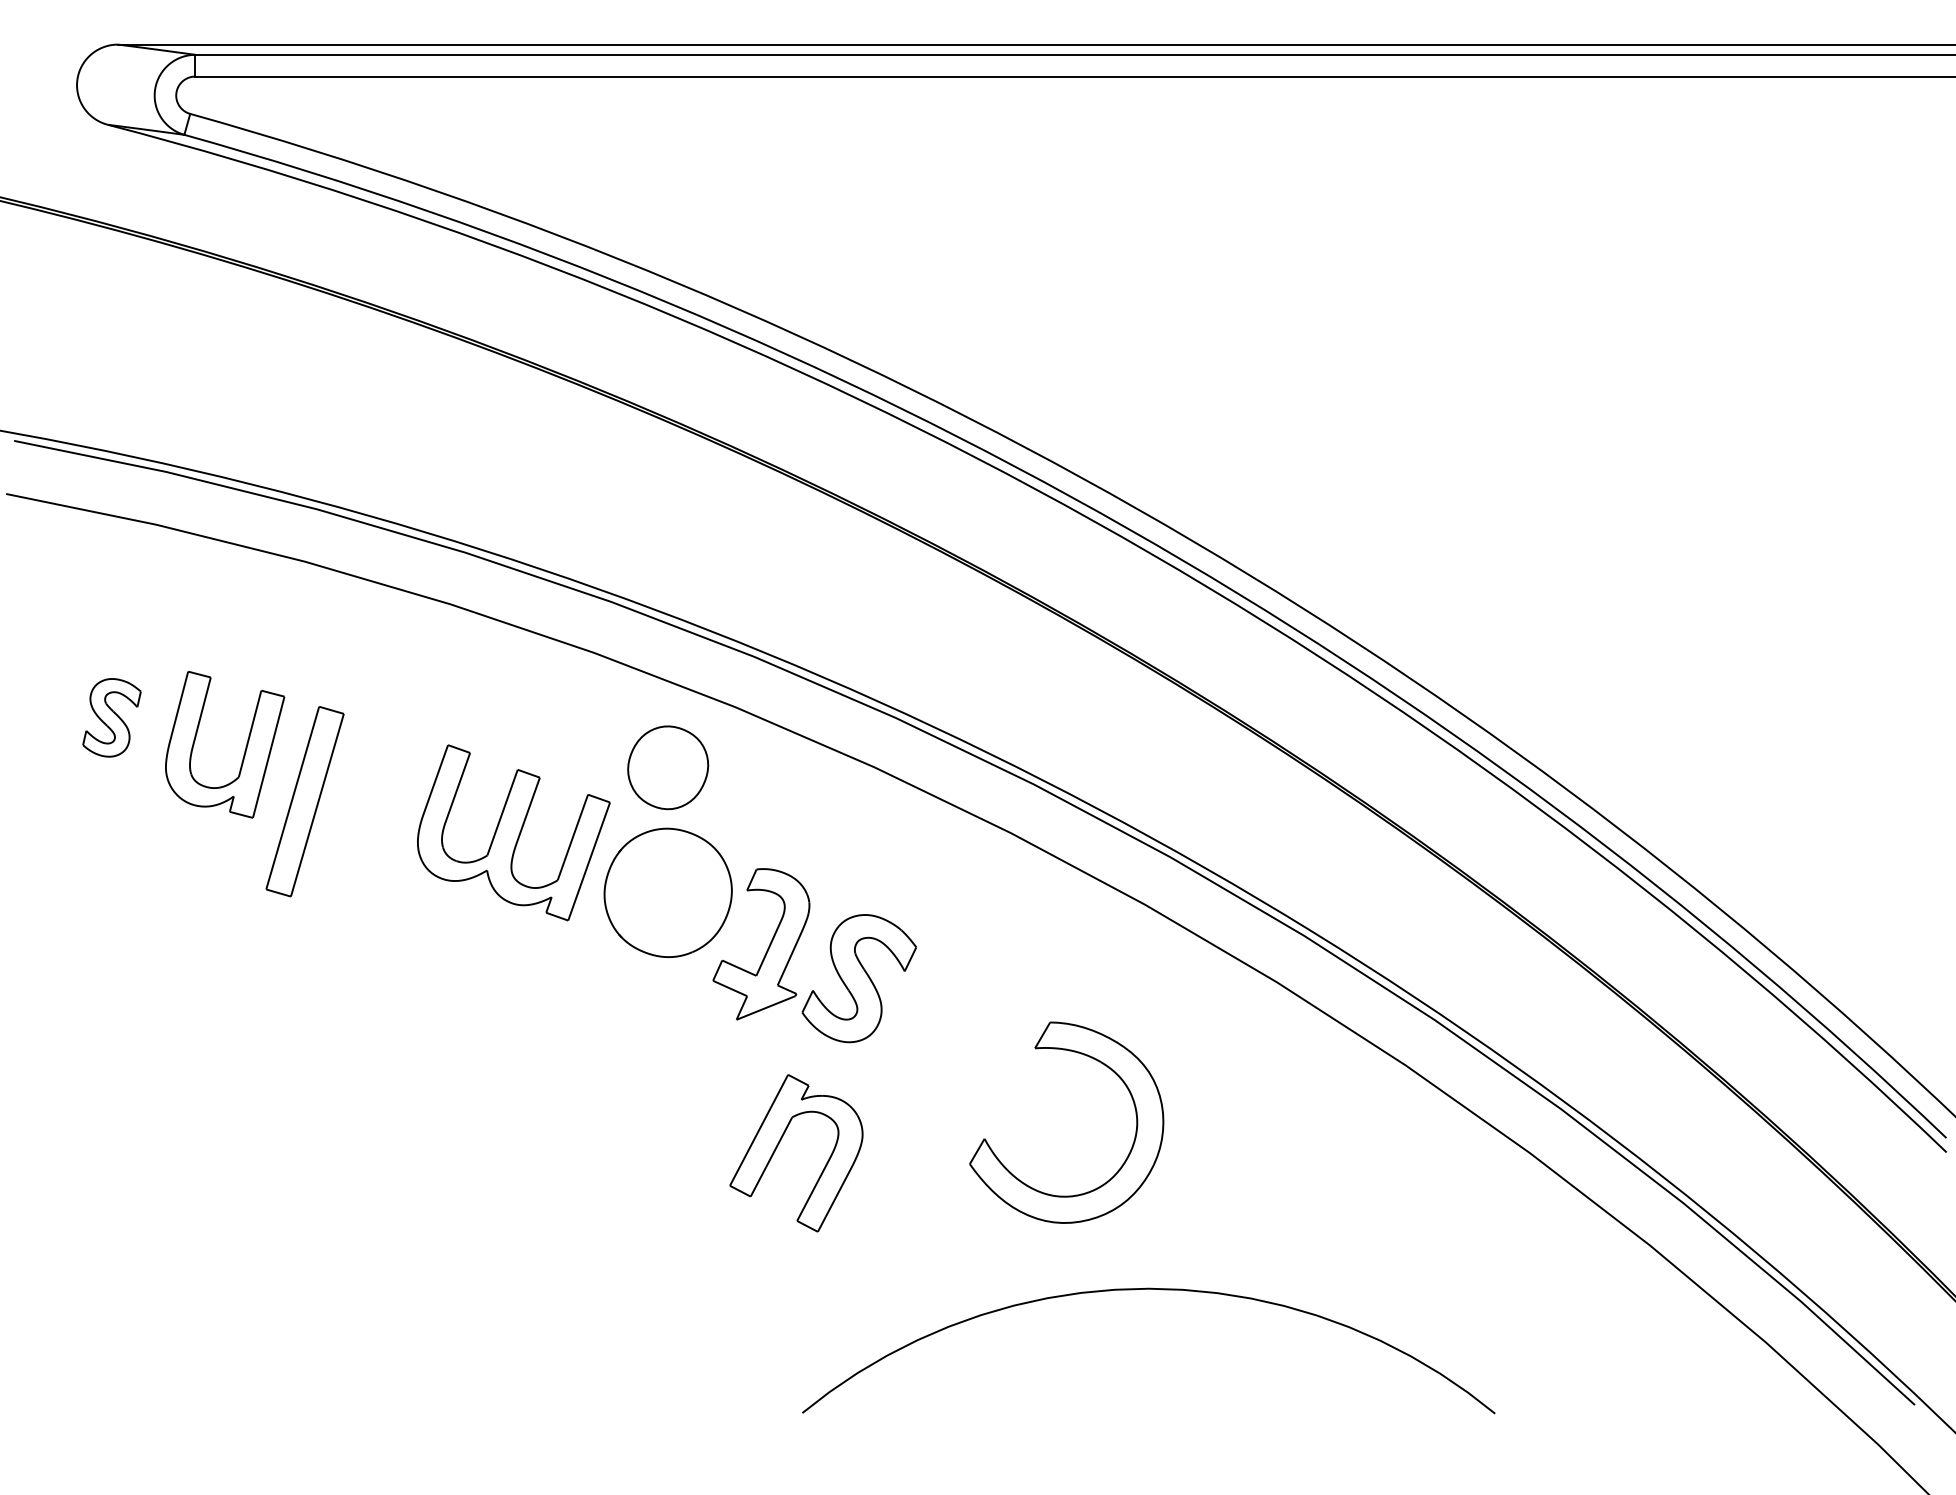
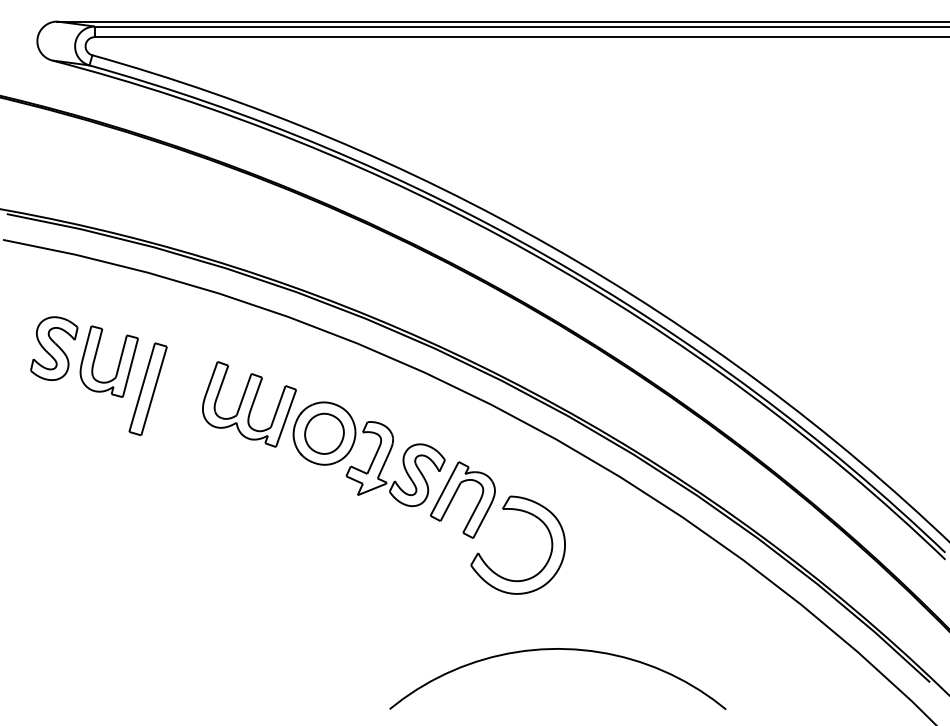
part: (112, 717) -> (54, 348), size x1.67
part: (668, 767) -> (324, 433), moved
part: (781, 1143) -> (455, 495), moved
curve: (1147, 1290) -> (557, 649), moved

